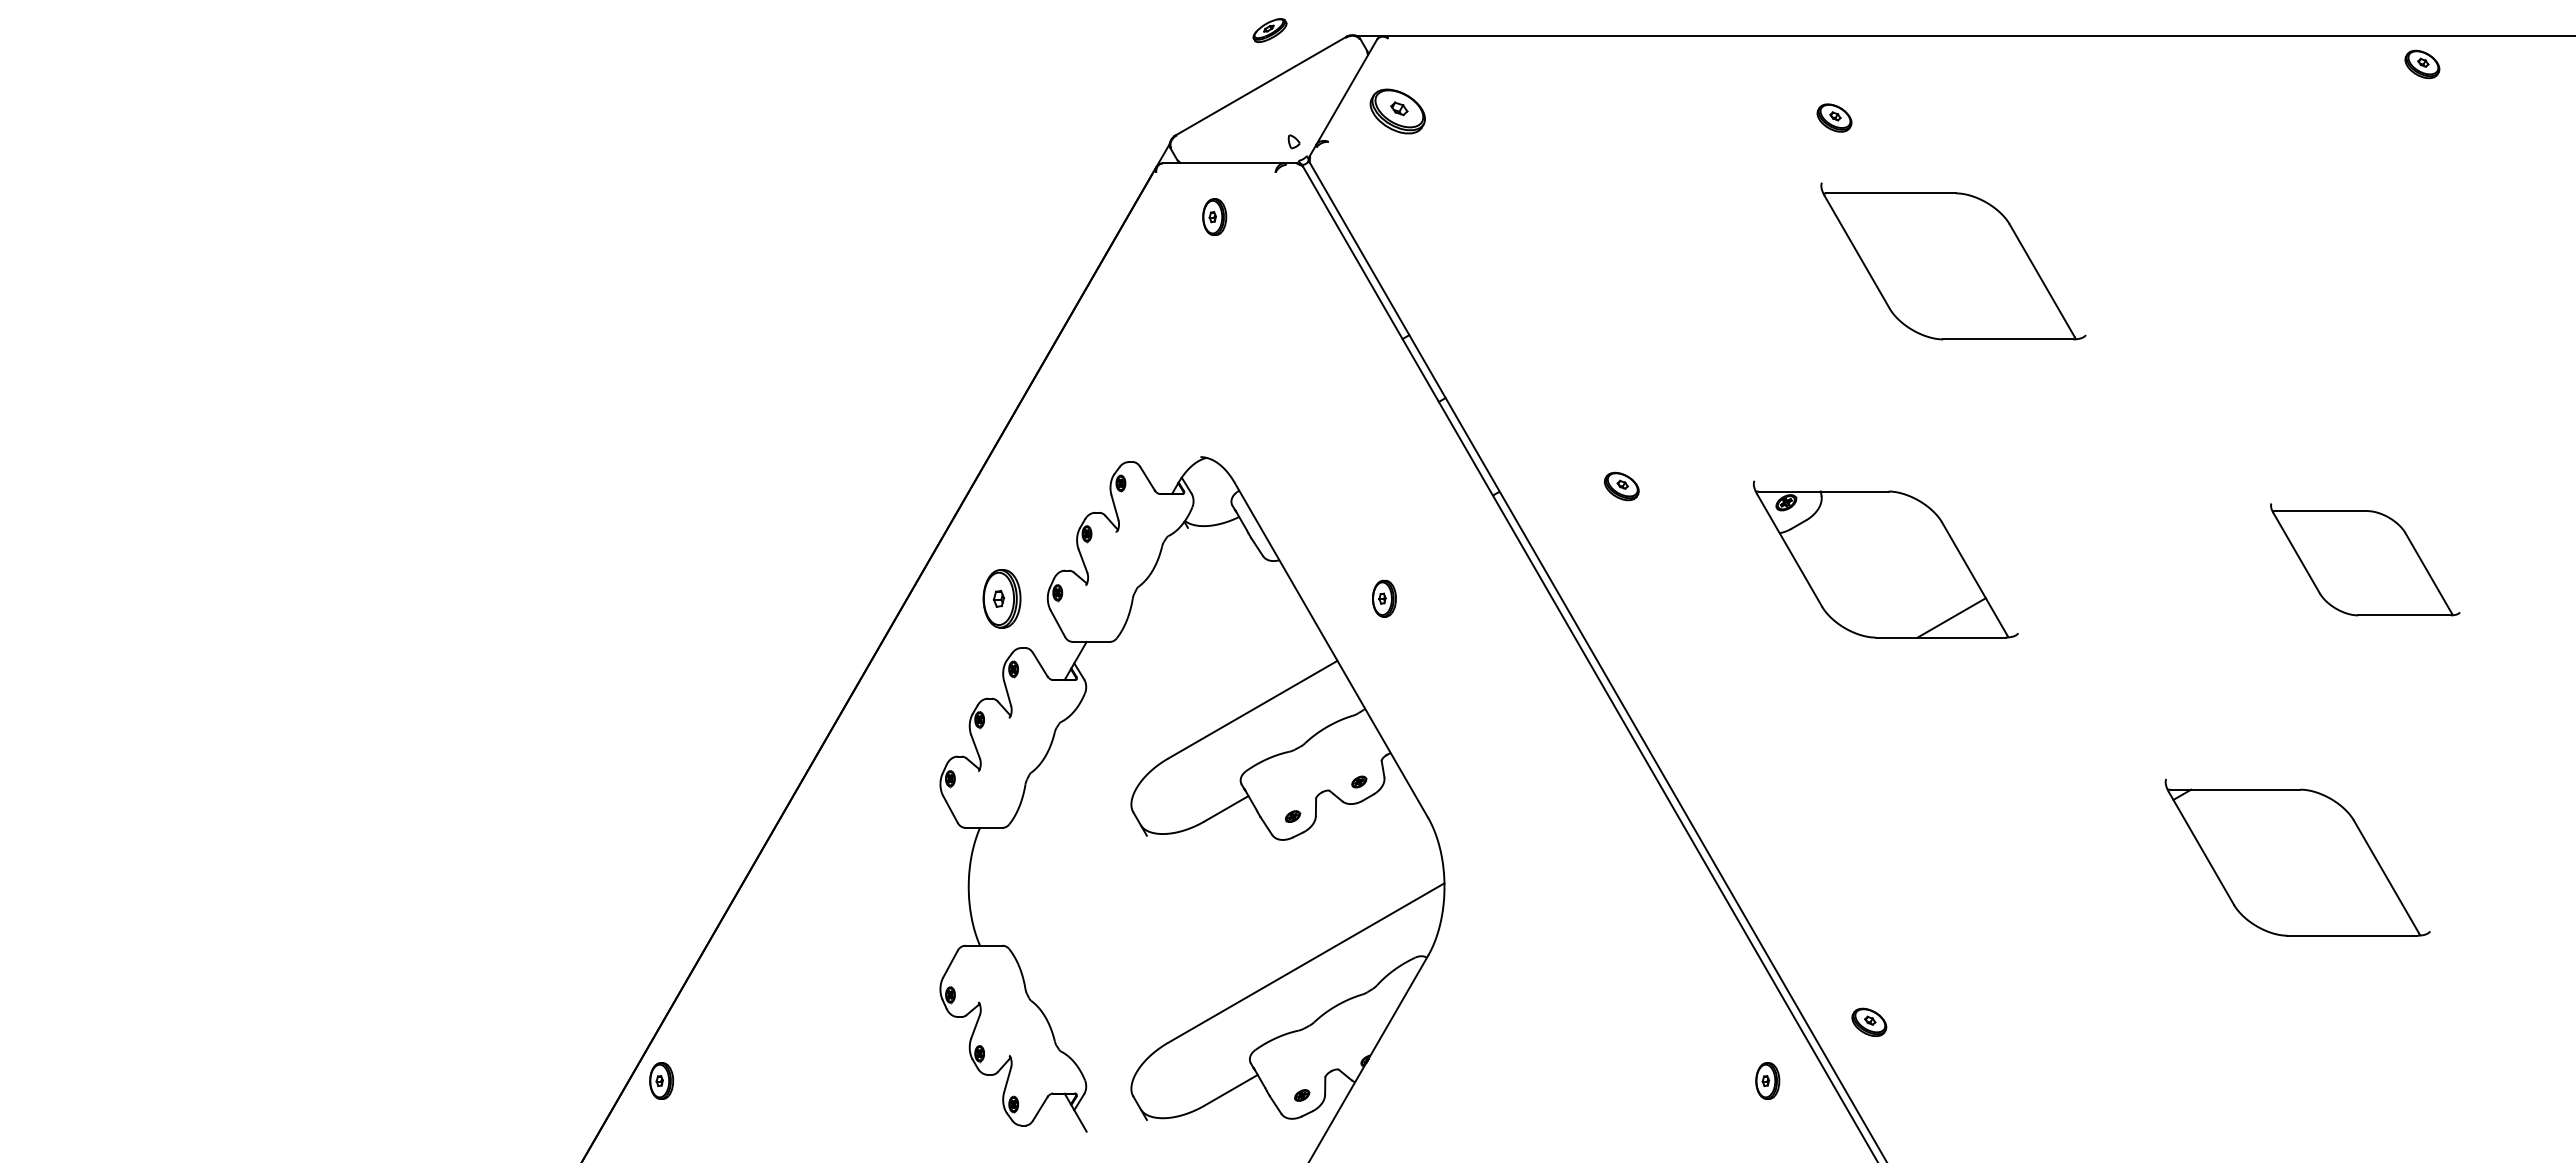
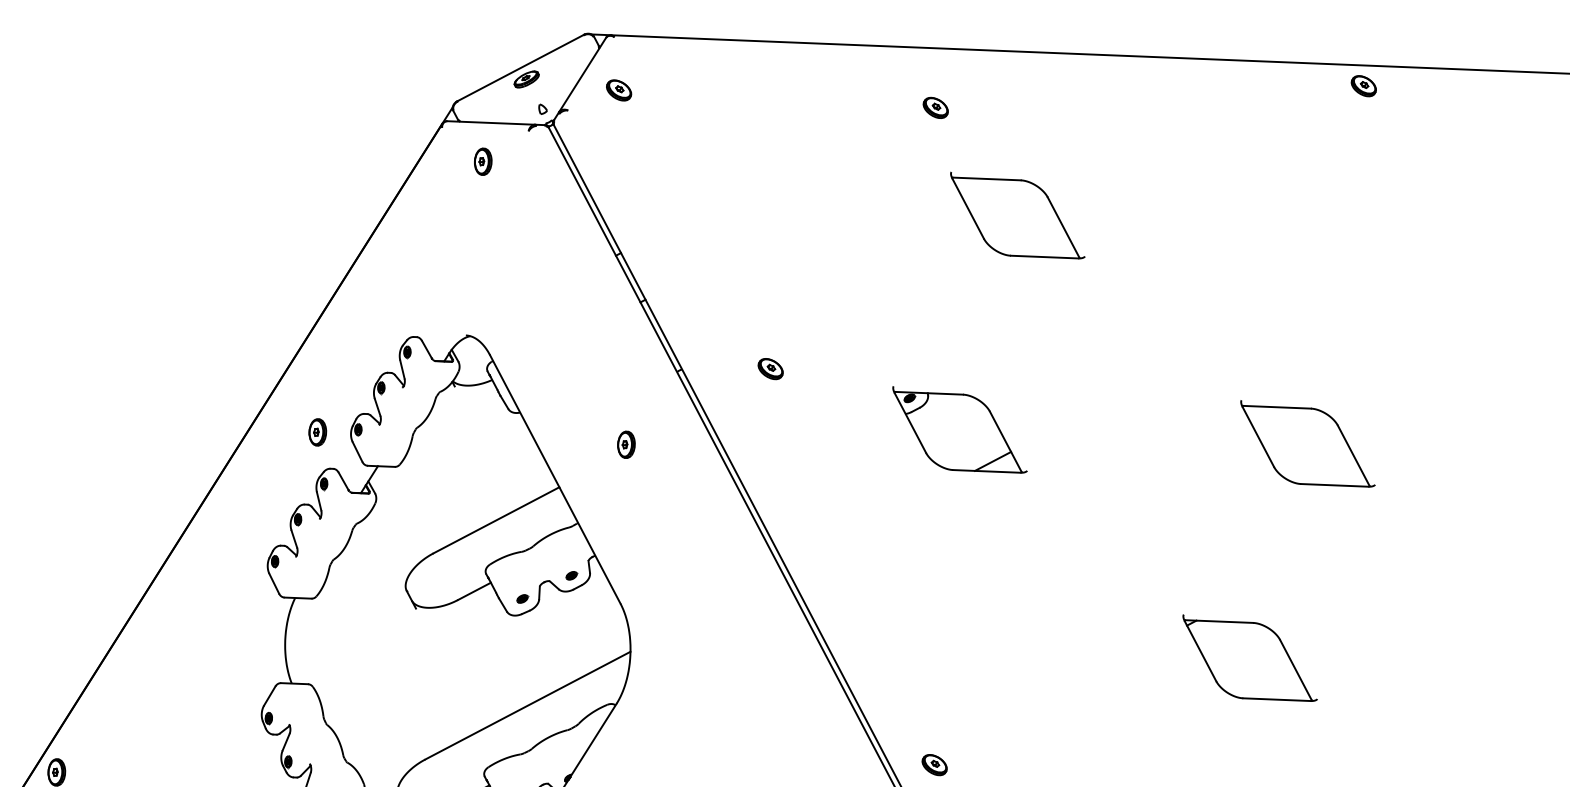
part: (1269, 30) -> (526, 79), moved
part: (1397, 111) -> (618, 90), size x0.62
part: (1953, 261) -> (1017, 215), size x0.71
part: (1885, 559) -> (959, 429), size x0.71
part: (1001, 598) -> (317, 432), size x0.62
part: (1384, 598) -> (626, 444), moved
part: (2297, 857) -> (1250, 657), size x0.71

